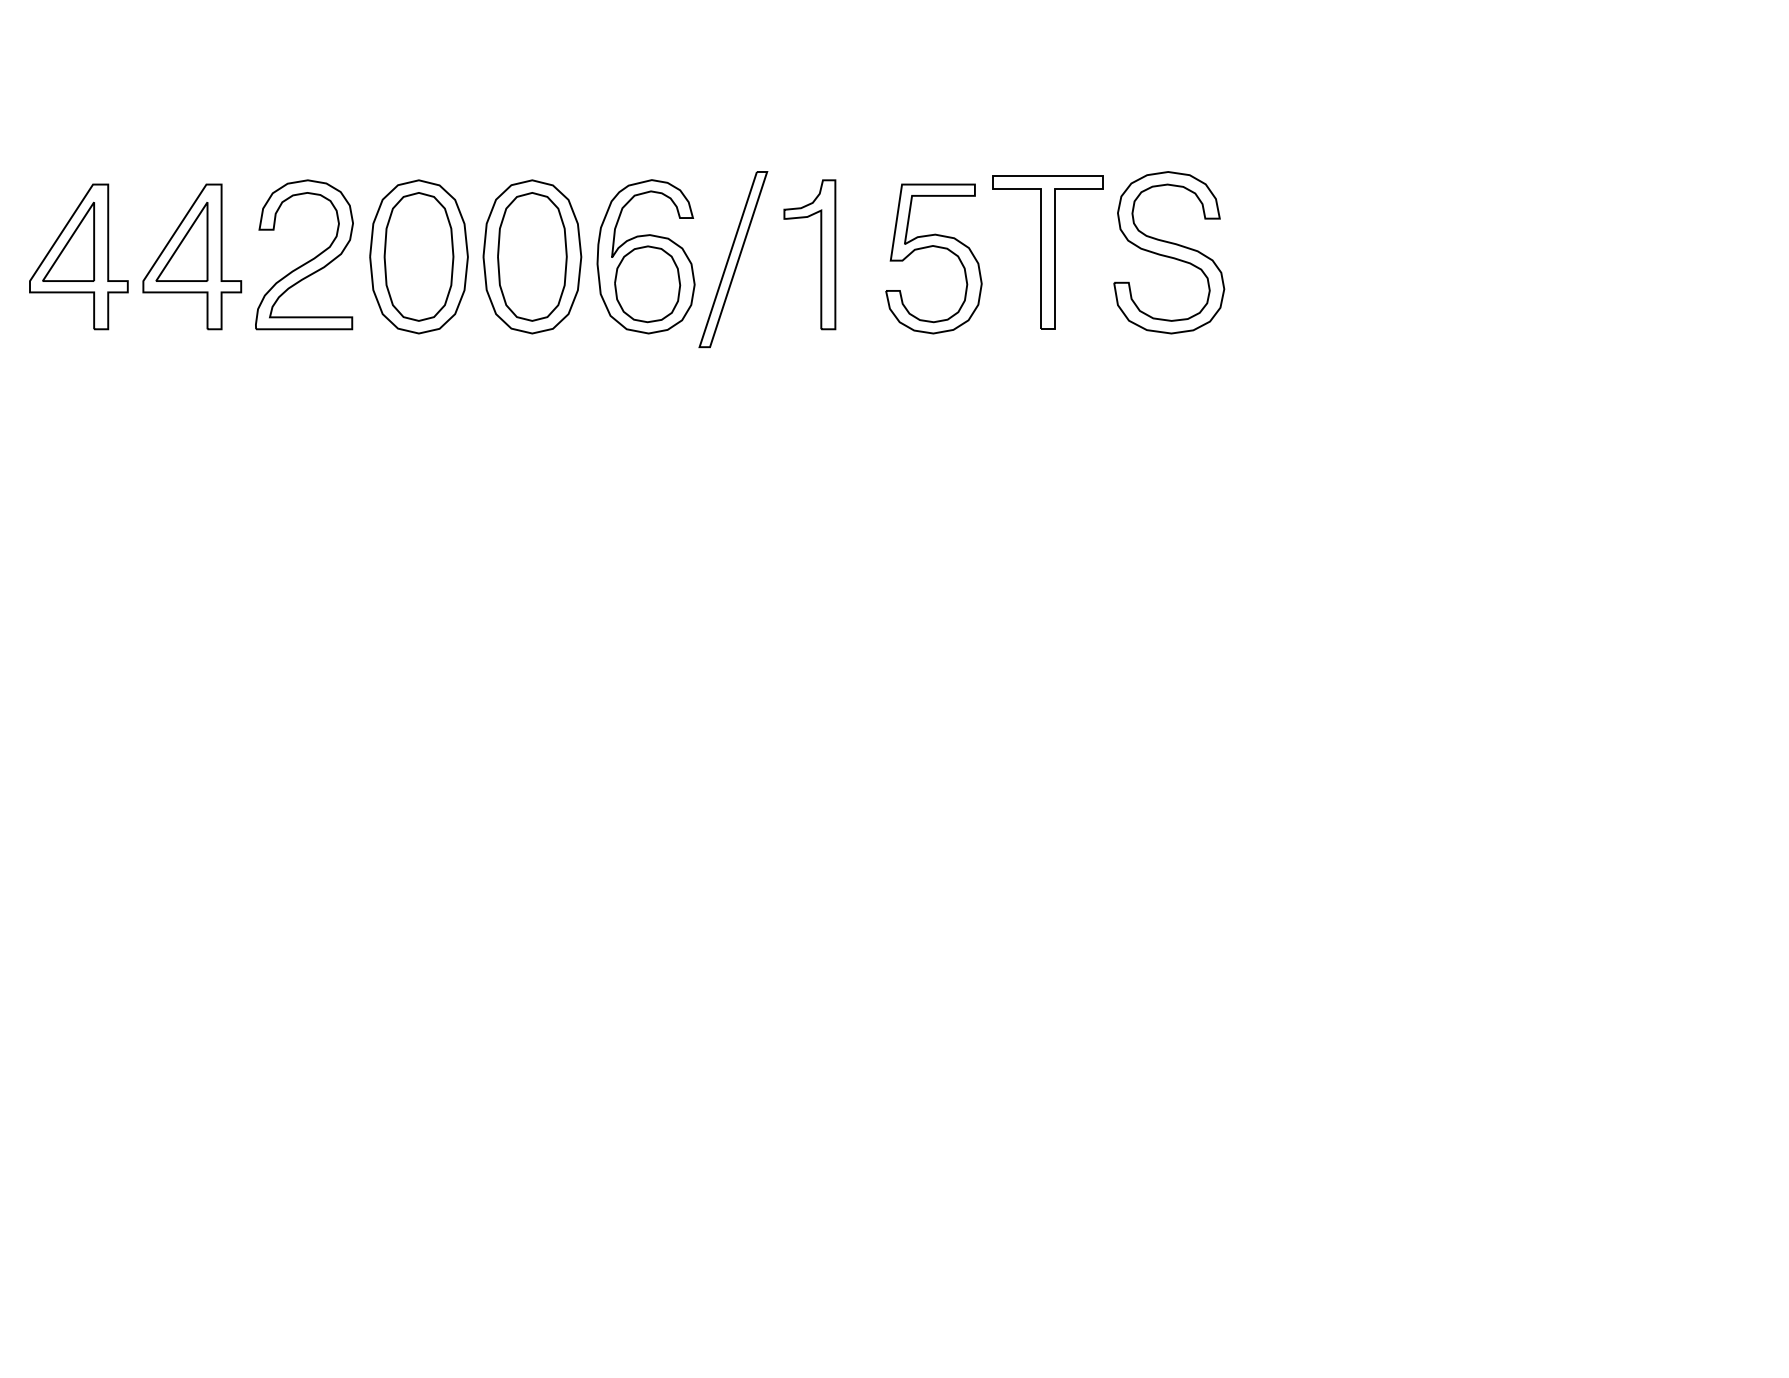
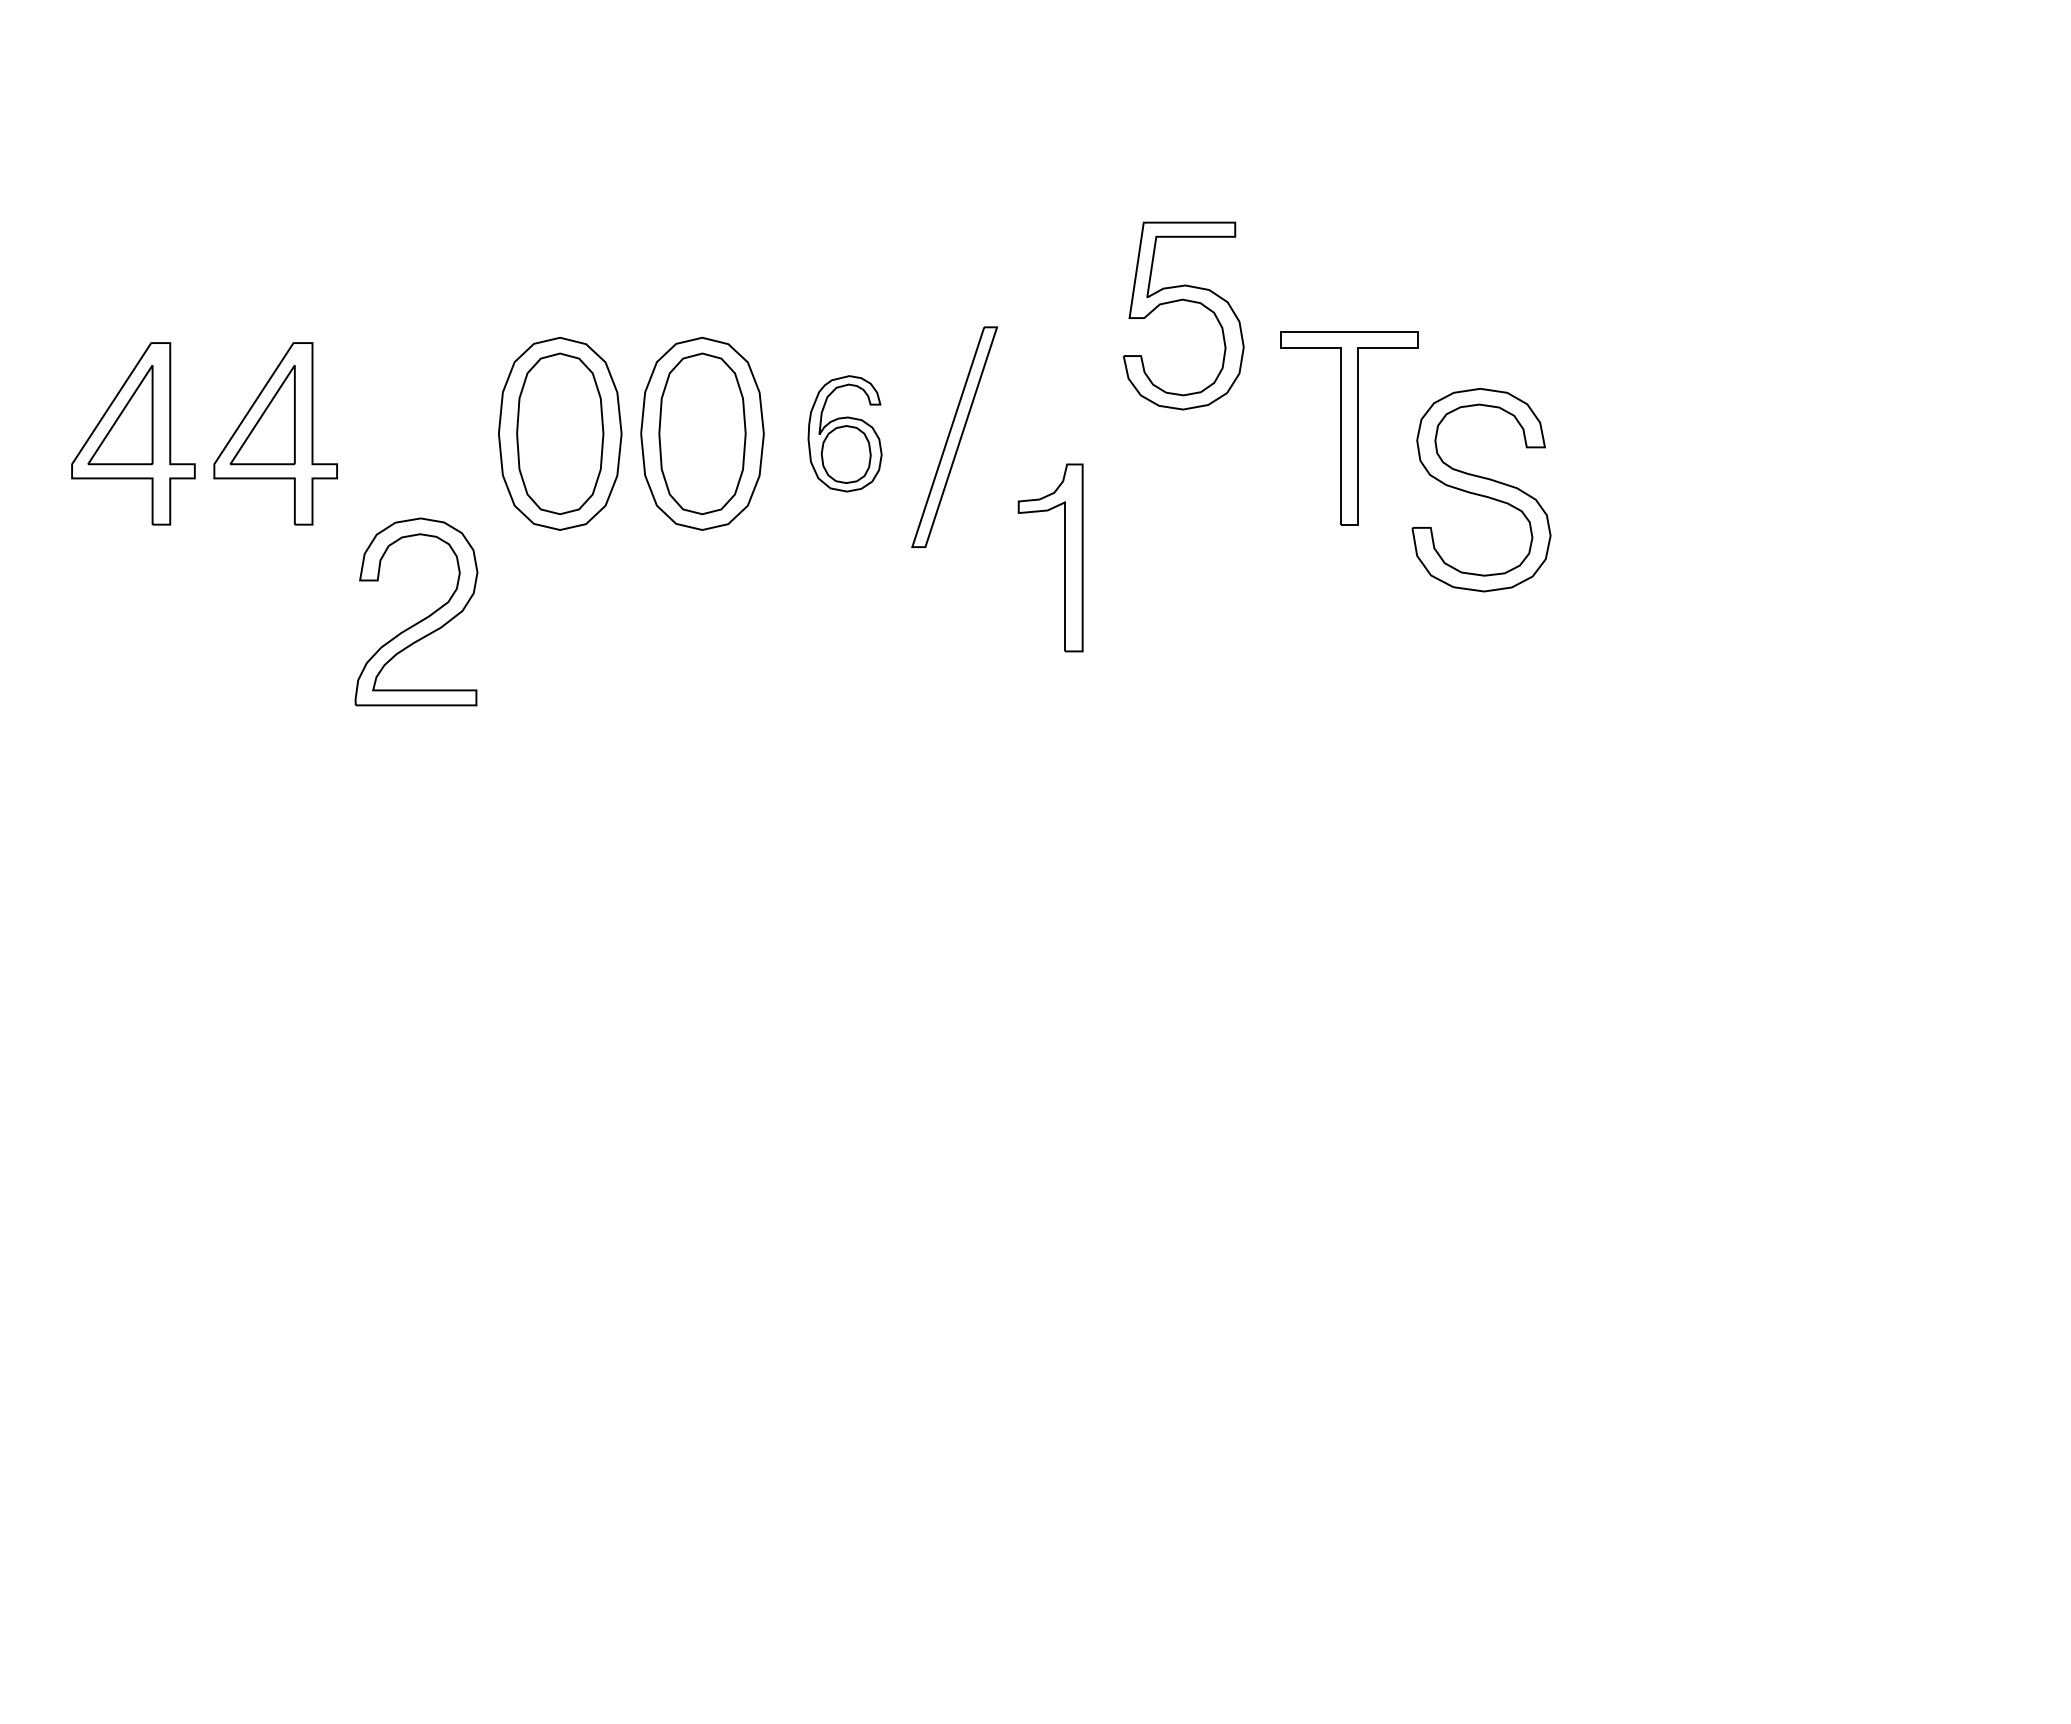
part: (934, 247) -> (1184, 301), moved
part: (1169, 252) -> (1481, 489), moved
part: (820, 254) -> (1064, 557), moved
part: (645, 256) -> (844, 433), size x0.6
part: (308, 260) -> (421, 619), moved

